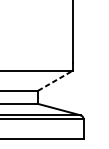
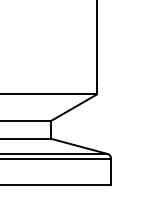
line: (55, 80) -> (73, 107), dashed -> solid

